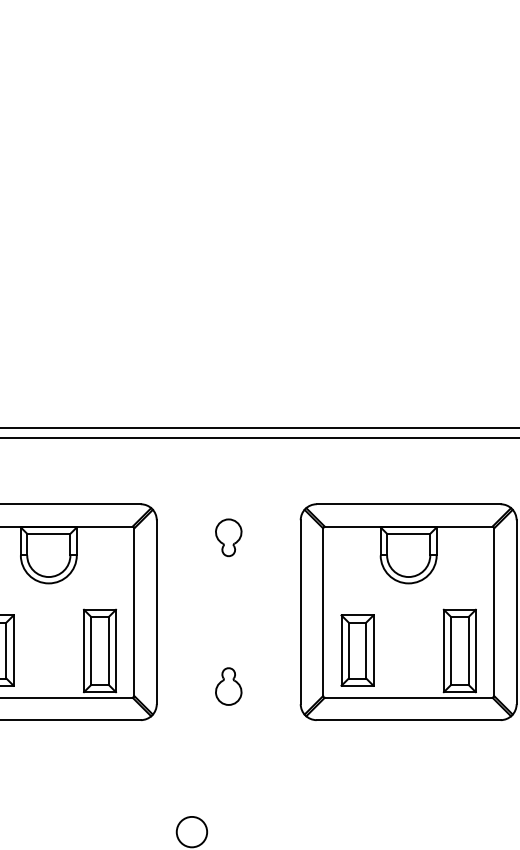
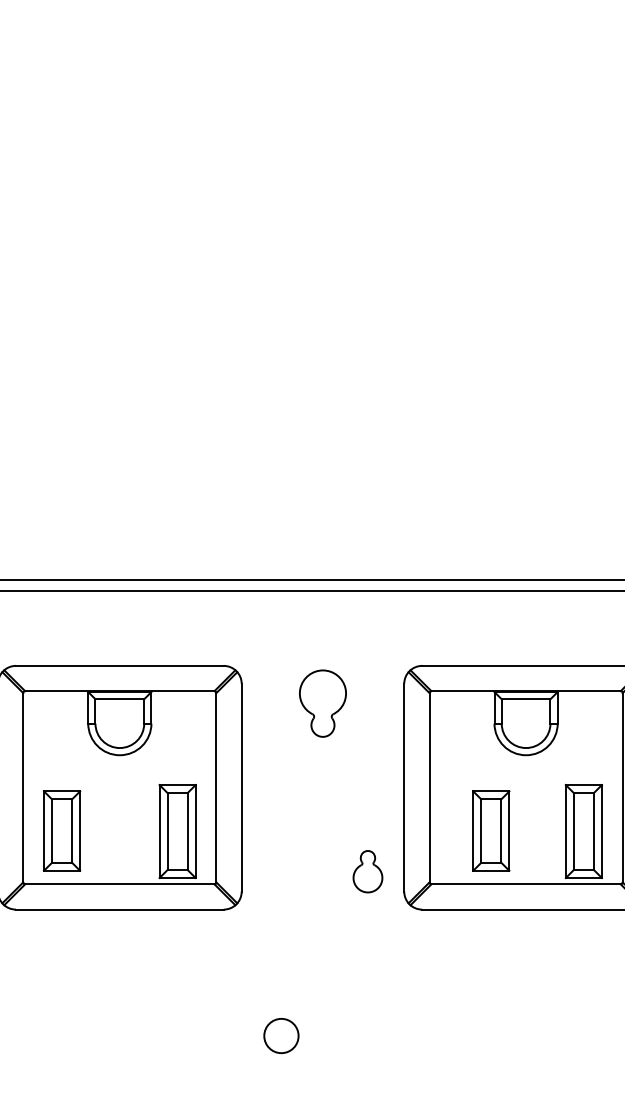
part: (228, 537) -> (322, 703), size x1.6
part: (357, 650) -> (491, 830), moved
part: (228, 686) -> (367, 871), moved

